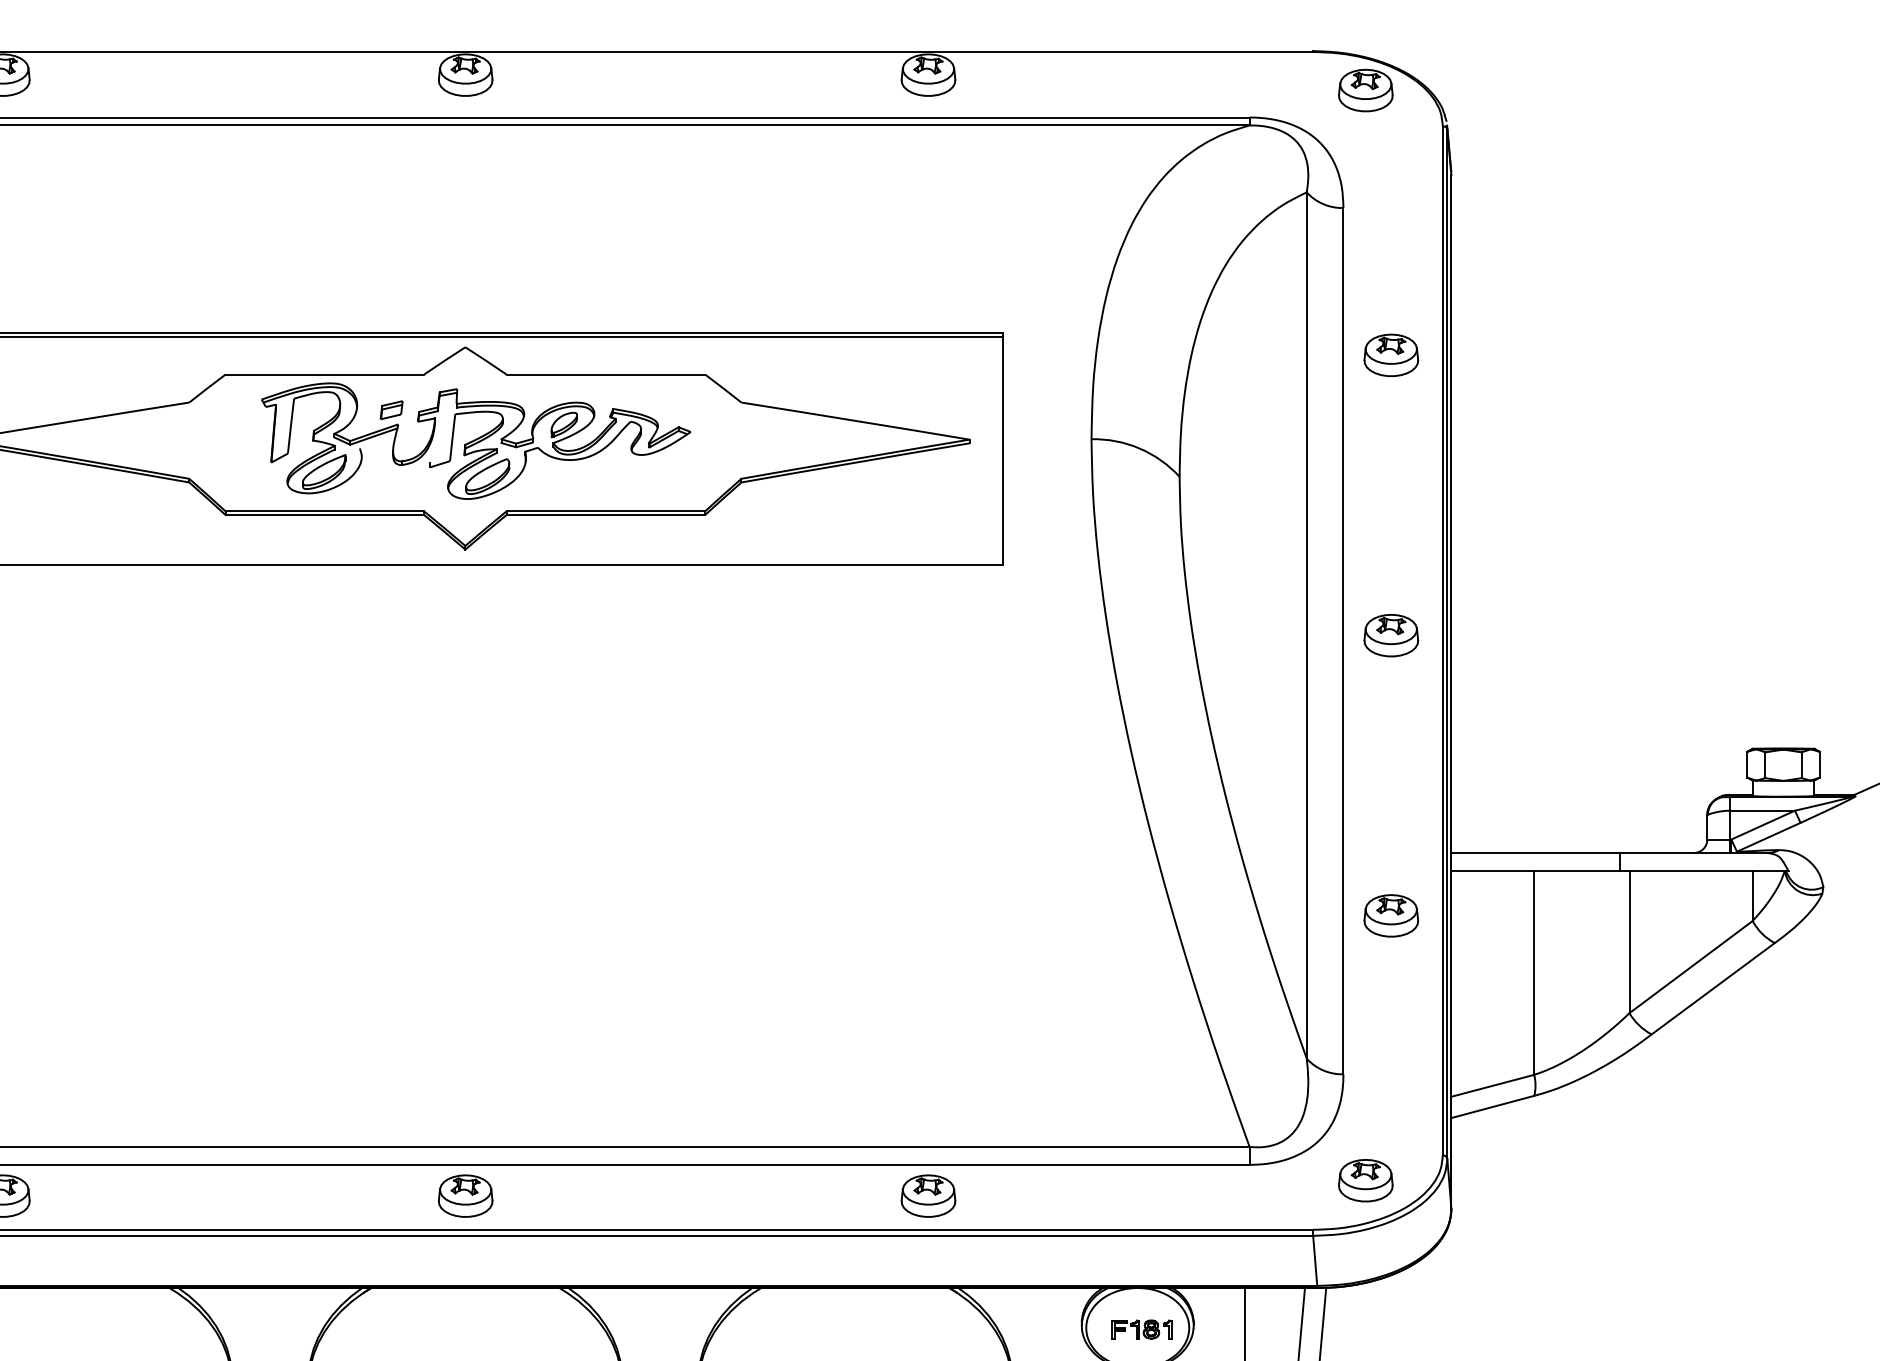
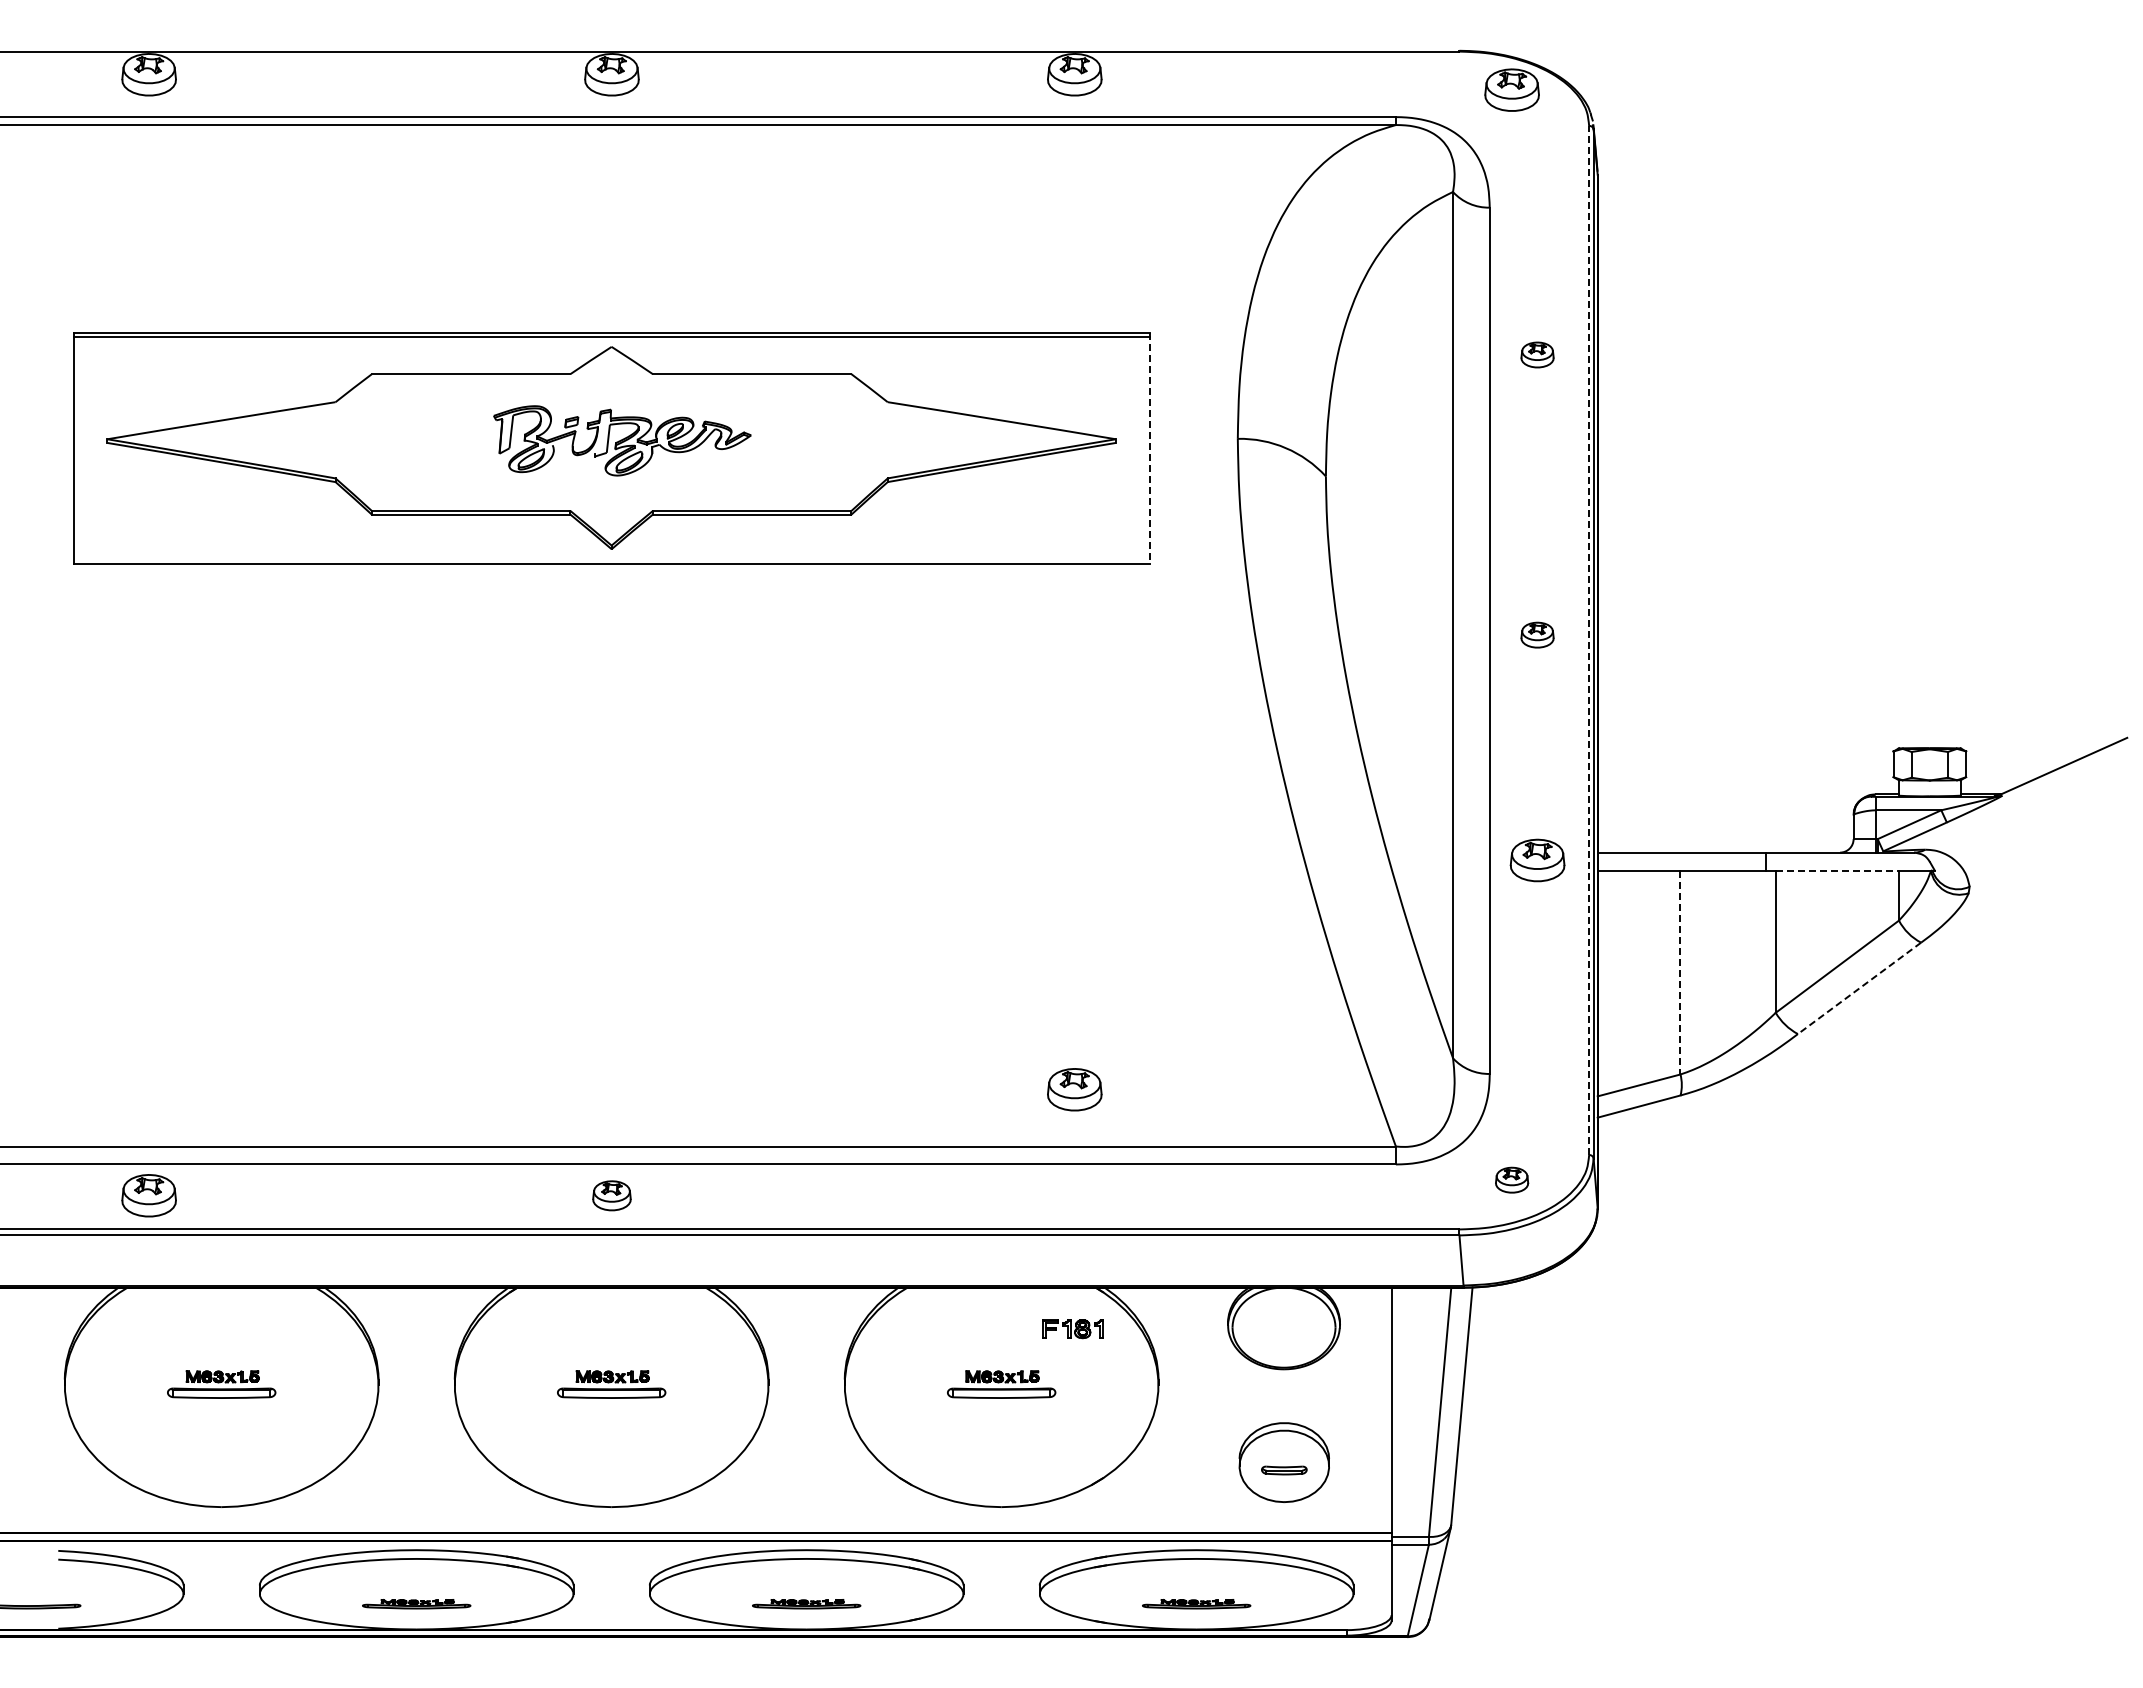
part: (1391, 354) -> (1537, 354), size x0.6
part: (476, 440) -> (622, 440), size x0.6
line: (1003, 448) -> (1149, 448), solid -> dashed
part: (1391, 634) -> (1537, 634), size x0.6
line: (1443, 640) -> (1589, 640), solid -> dashed
line: (1691, 870) -> (1837, 870), solid -> dashed
part: (1391, 915) -> (1537, 860), moved
line: (1534, 972) -> (1680, 972), solid -> dashed
line: (1713, 988) -> (1859, 988), solid -> dashed
part: (1365, 1179) -> (1511, 1179), size x0.6
part: (465, 1195) -> (611, 1195), size x0.7
part: (928, 1195) -> (1074, 1089), moved
part: (1141, 1329) -> (1072, 1329), moved

